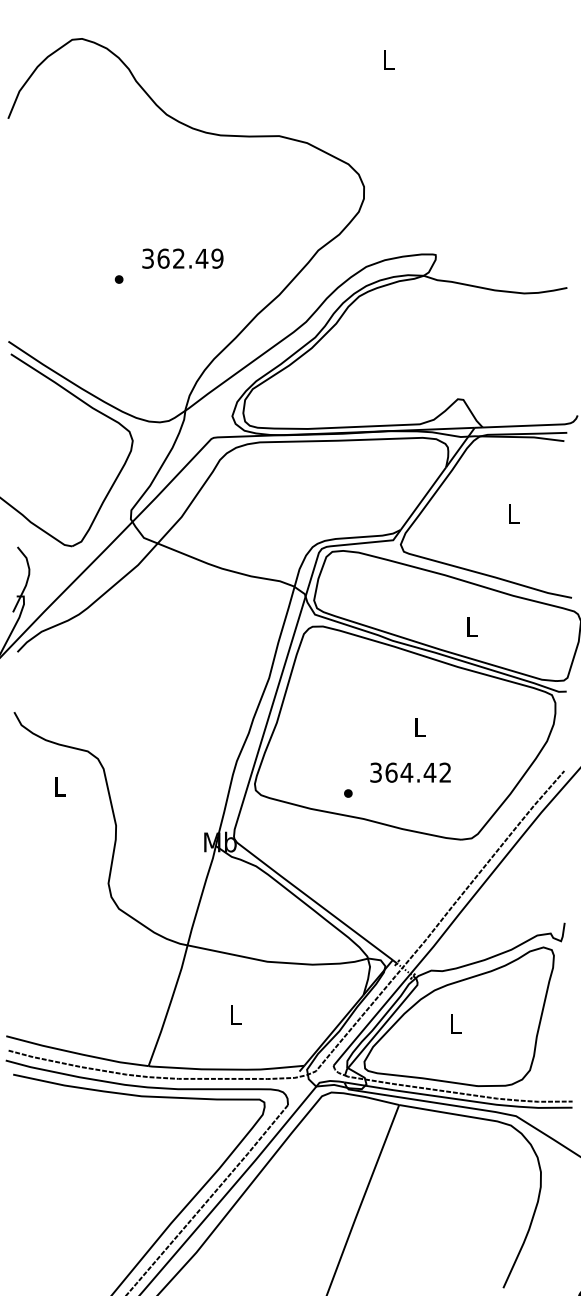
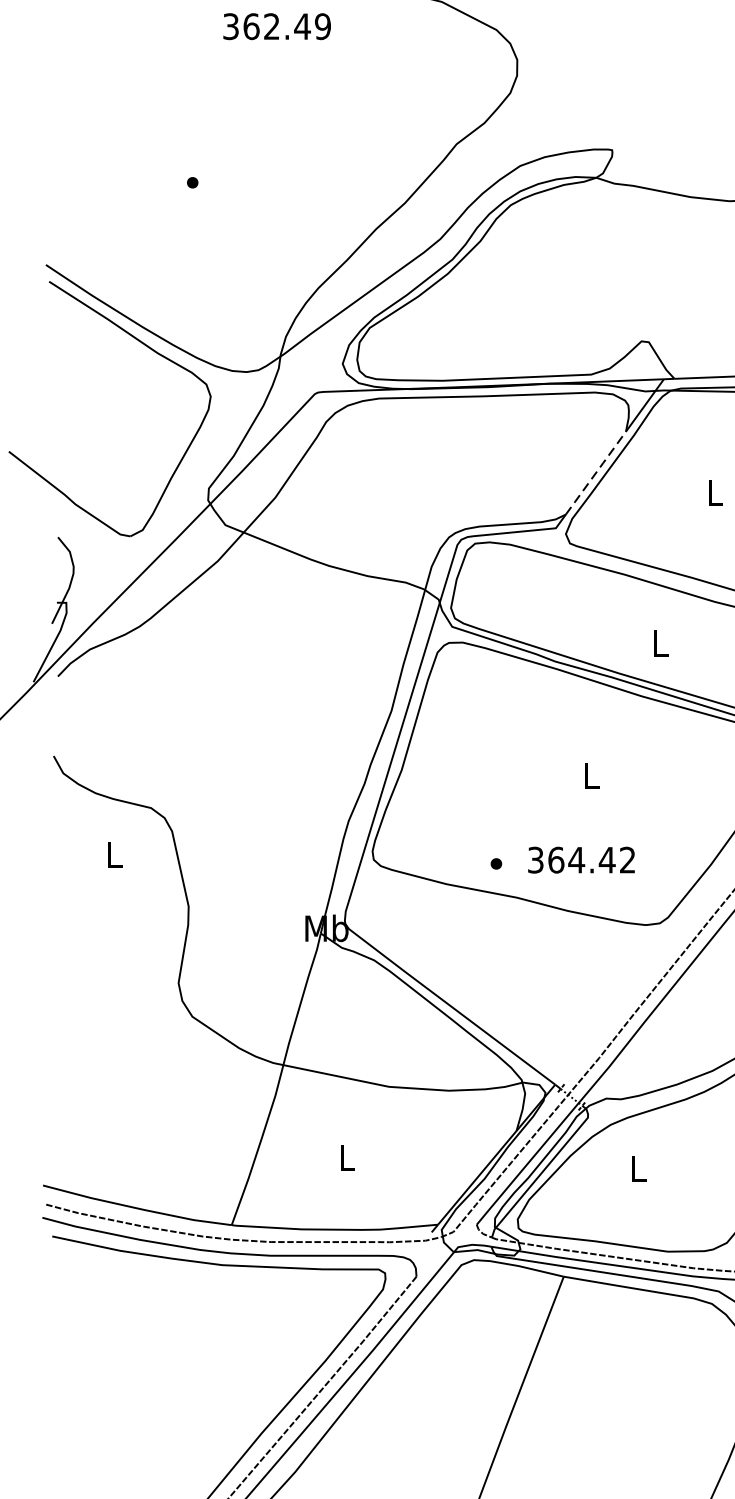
text: (182, 258) -> (276, 26), moved
line: (423, 498) -> (595, 472), solid -> dashed
text: (410, 772) -> (581, 859), moved

